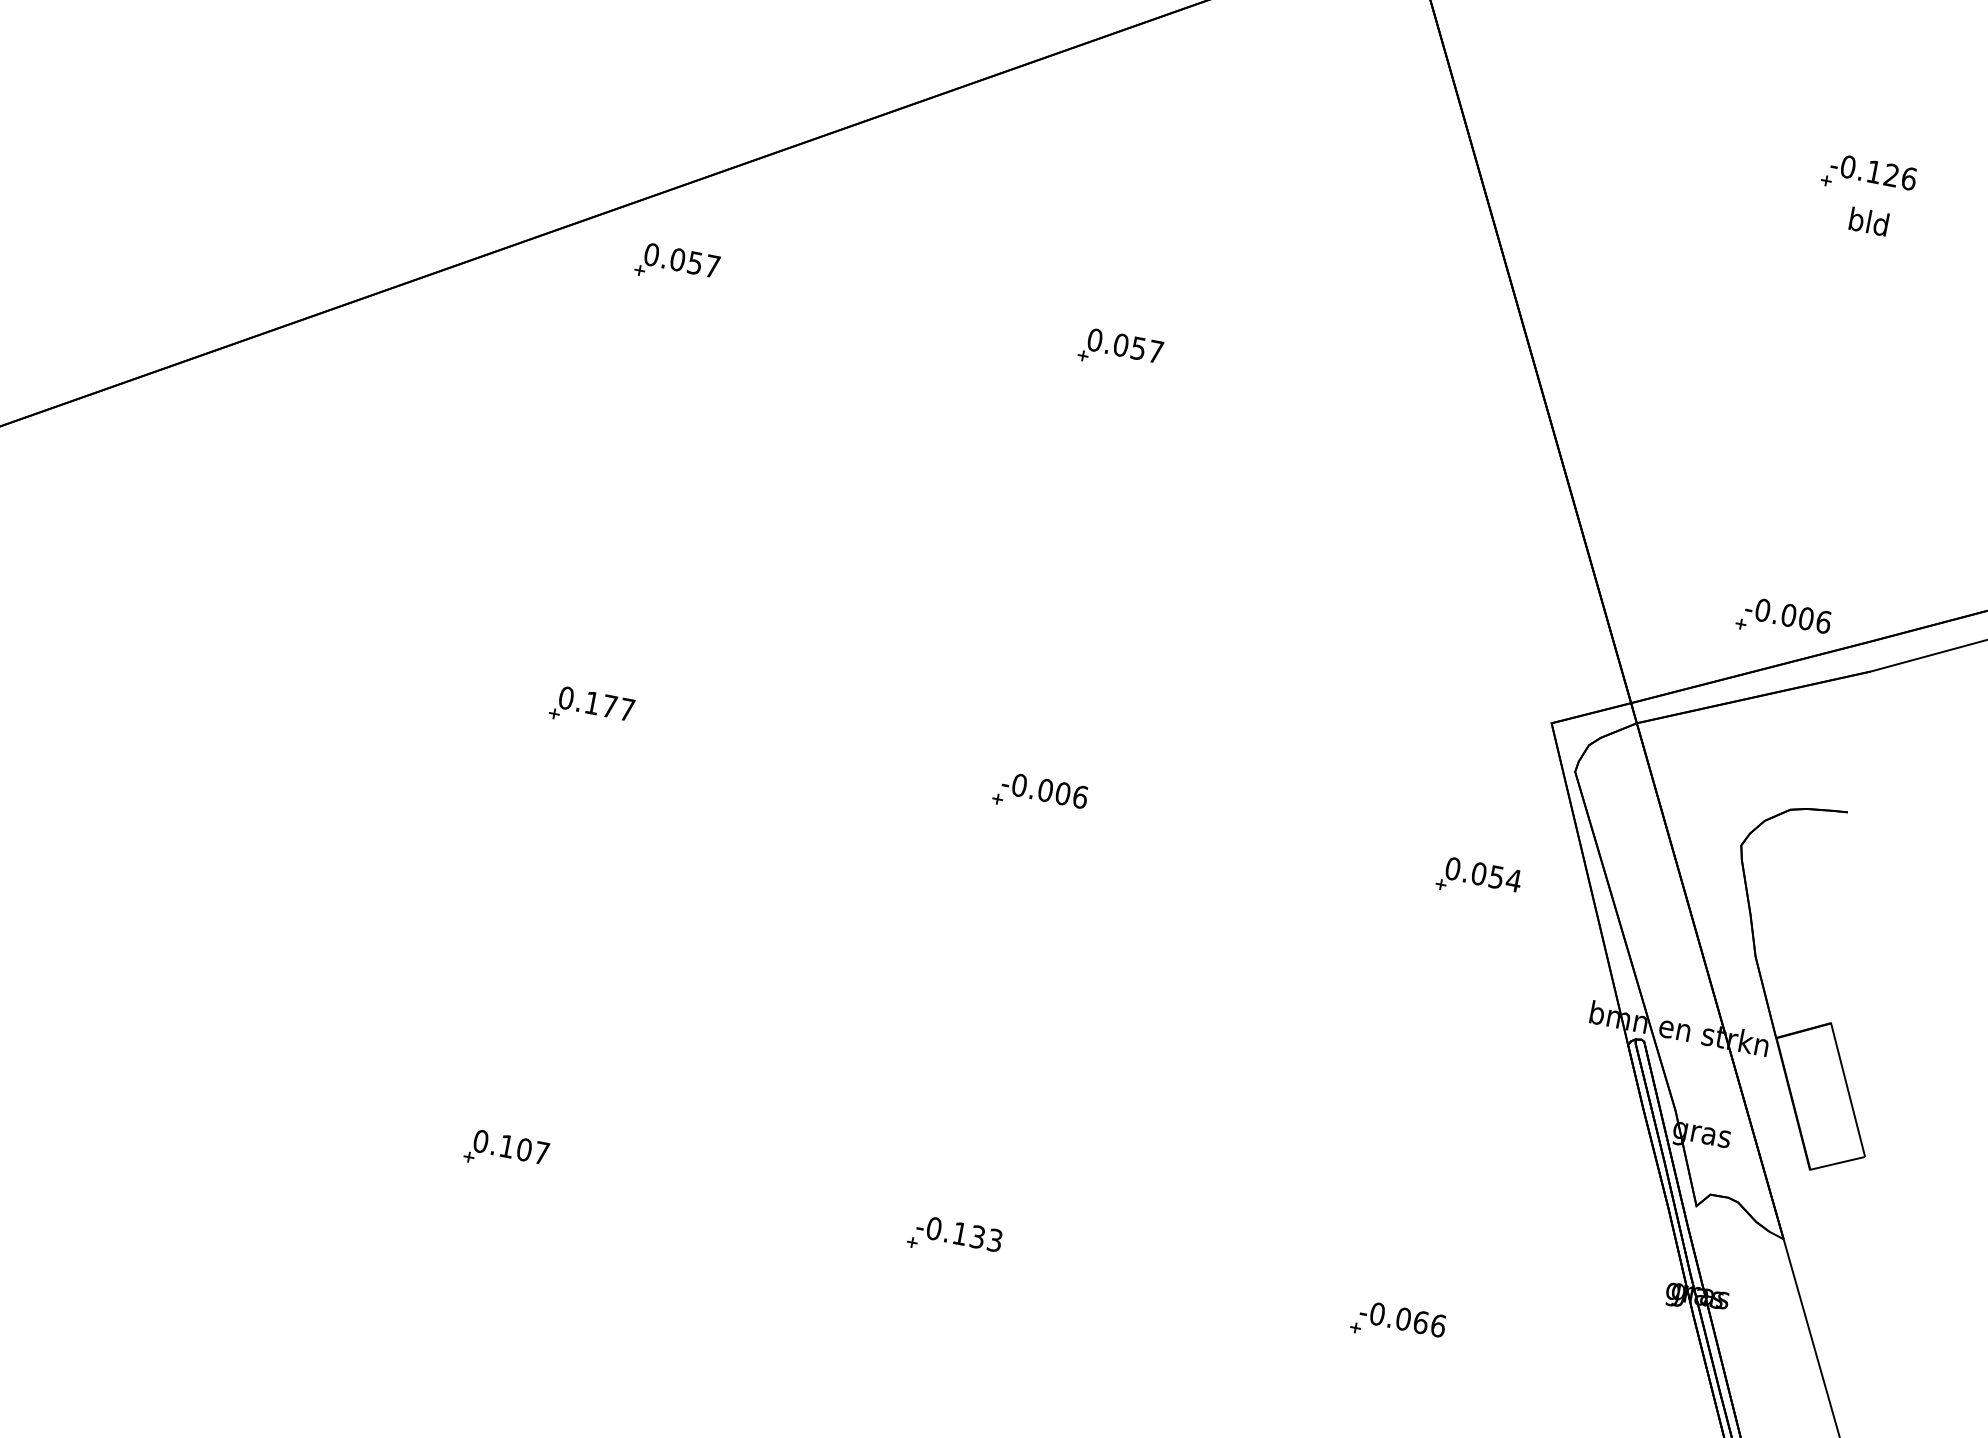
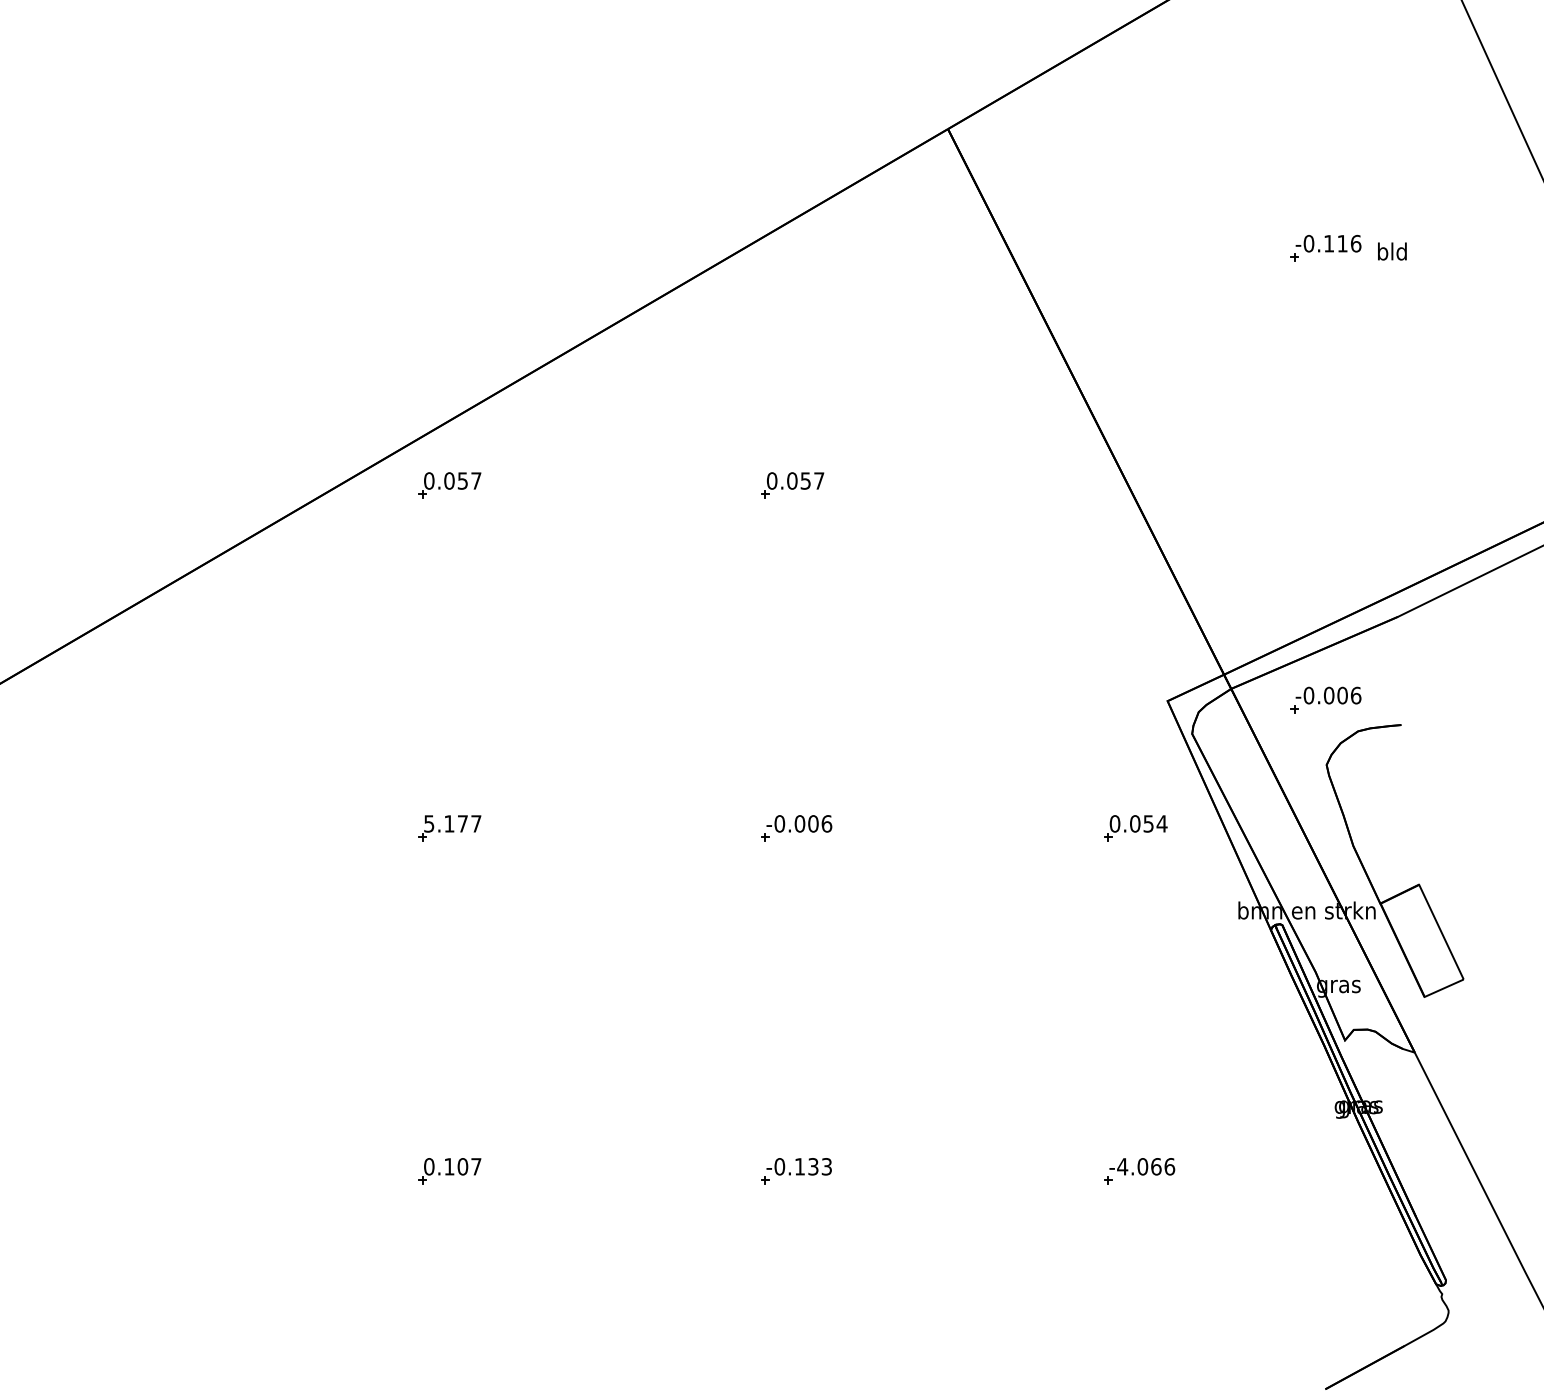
text: (1891, 175) -> (1342, 243), -0.126 -> -0.116
text: (1869, 221) -> (1392, 251), moved
part: (1783, 619) -> (1325, 699), moved
text: (566, 697) -> (429, 823), 0.177 -> 5.177
text: (1377, 1313) -> (1122, 1166), -0.066 -> -4.066

